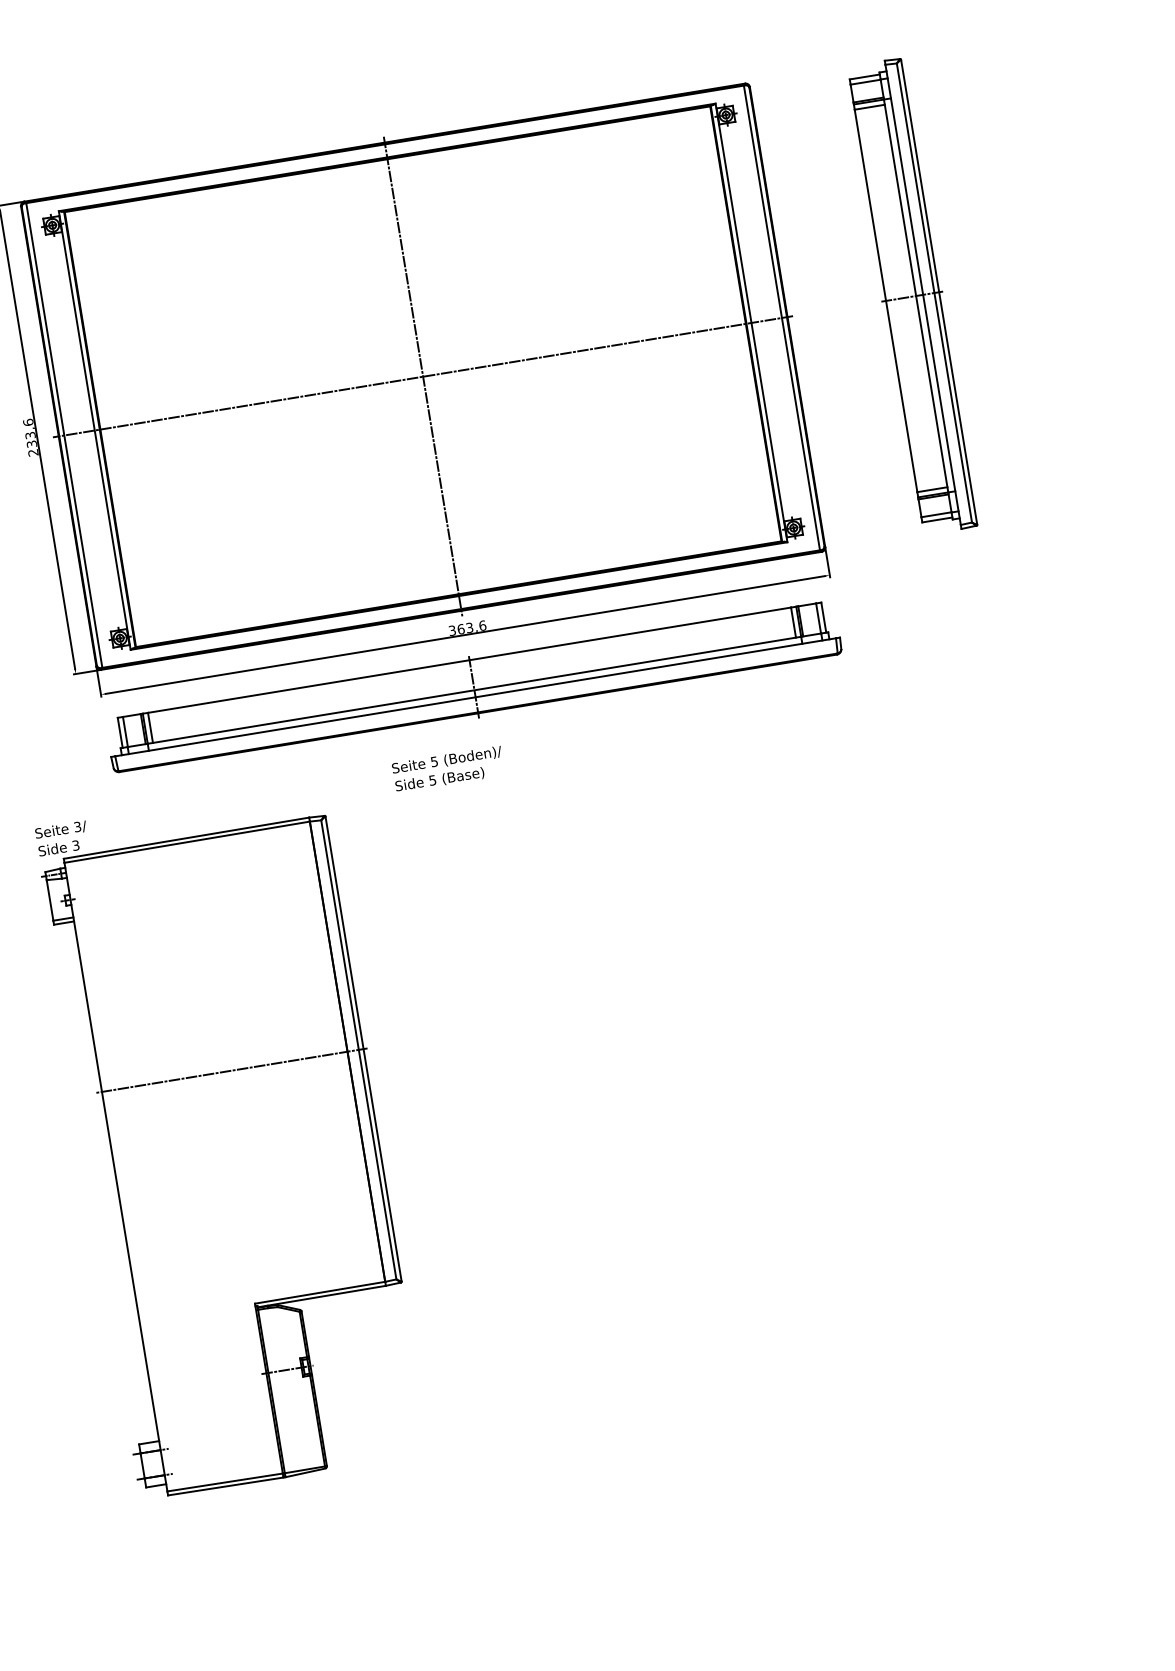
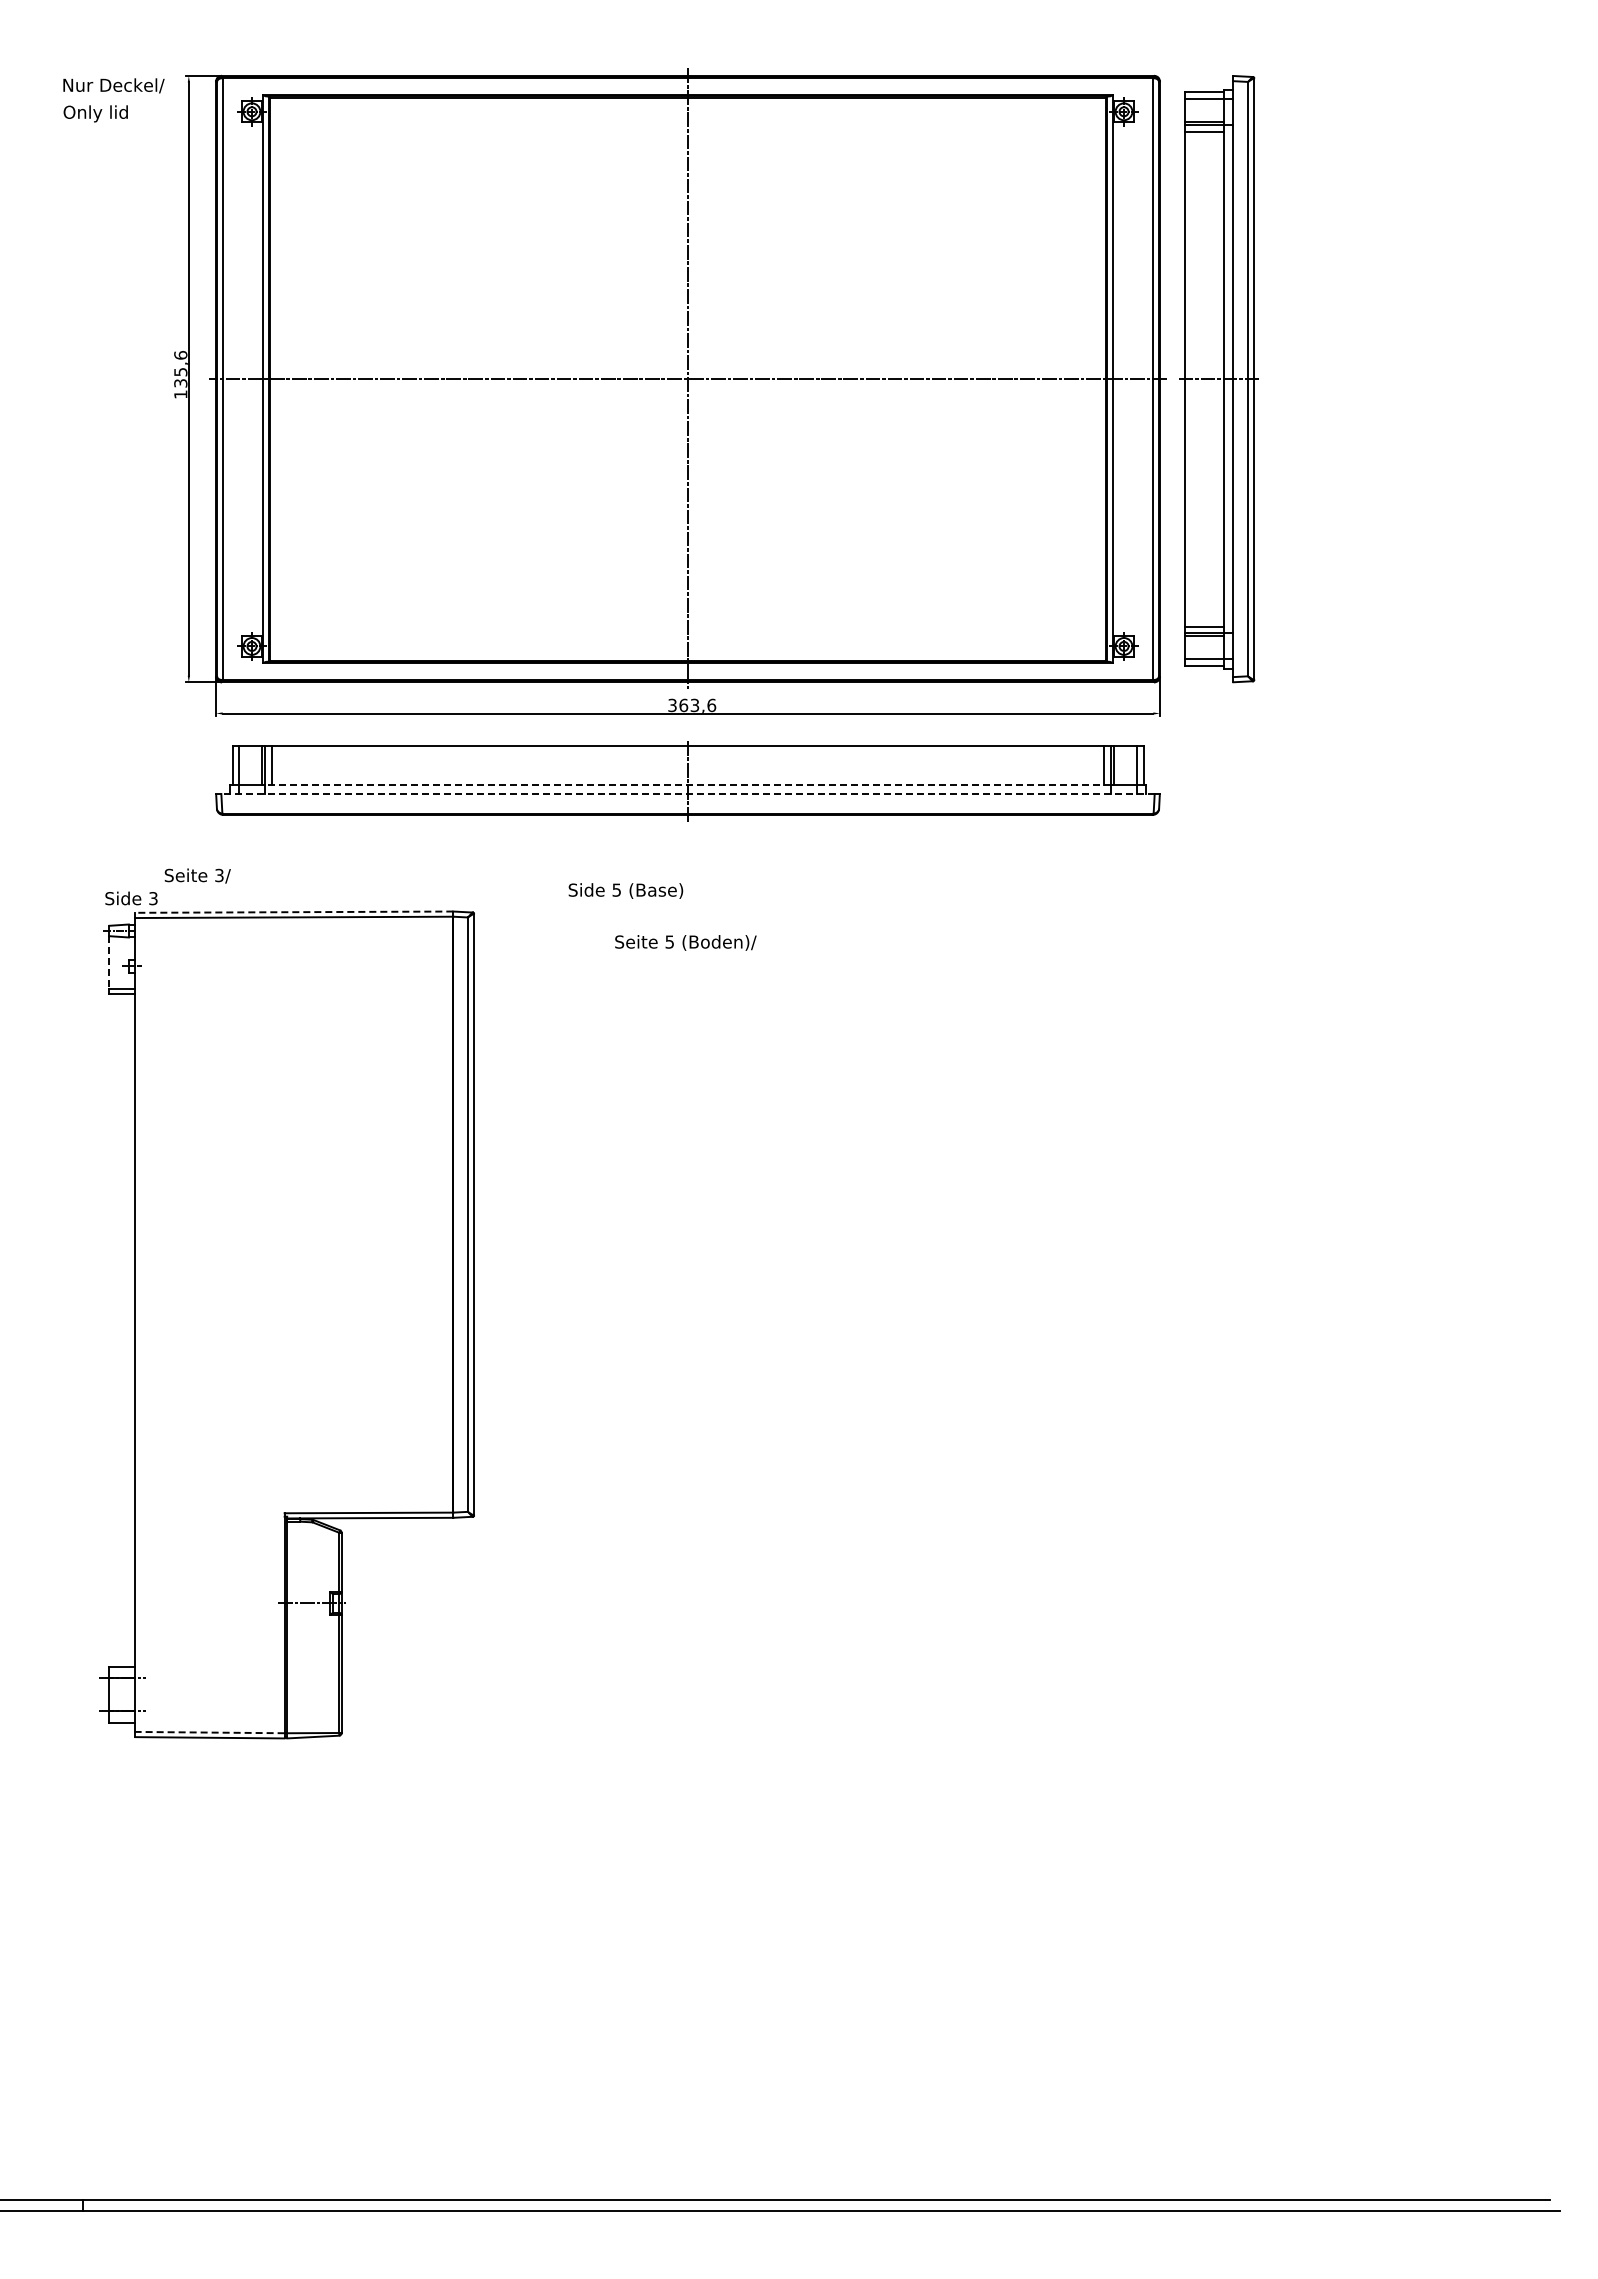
part: (911, 297) -> (1218, 379), moved
text: (31, 444) -> (180, 383), 233,6 -> 135,6
line: (474, 690) -> (687, 785), solid -> dashed
line: (476, 697) -> (688, 794), solid -> dashed
text: (446, 760) -> (685, 942), moved
text: (60, 829) -> (197, 875), moved
line: (186, 838) -> (294, 912), solid -> dashed
line: (50, 900) -> (109, 962), solid -> dashed
line: (231, 1070) -> (302, 1214), removed
line: (225, 1482) -> (210, 1732), solid -> dashed

